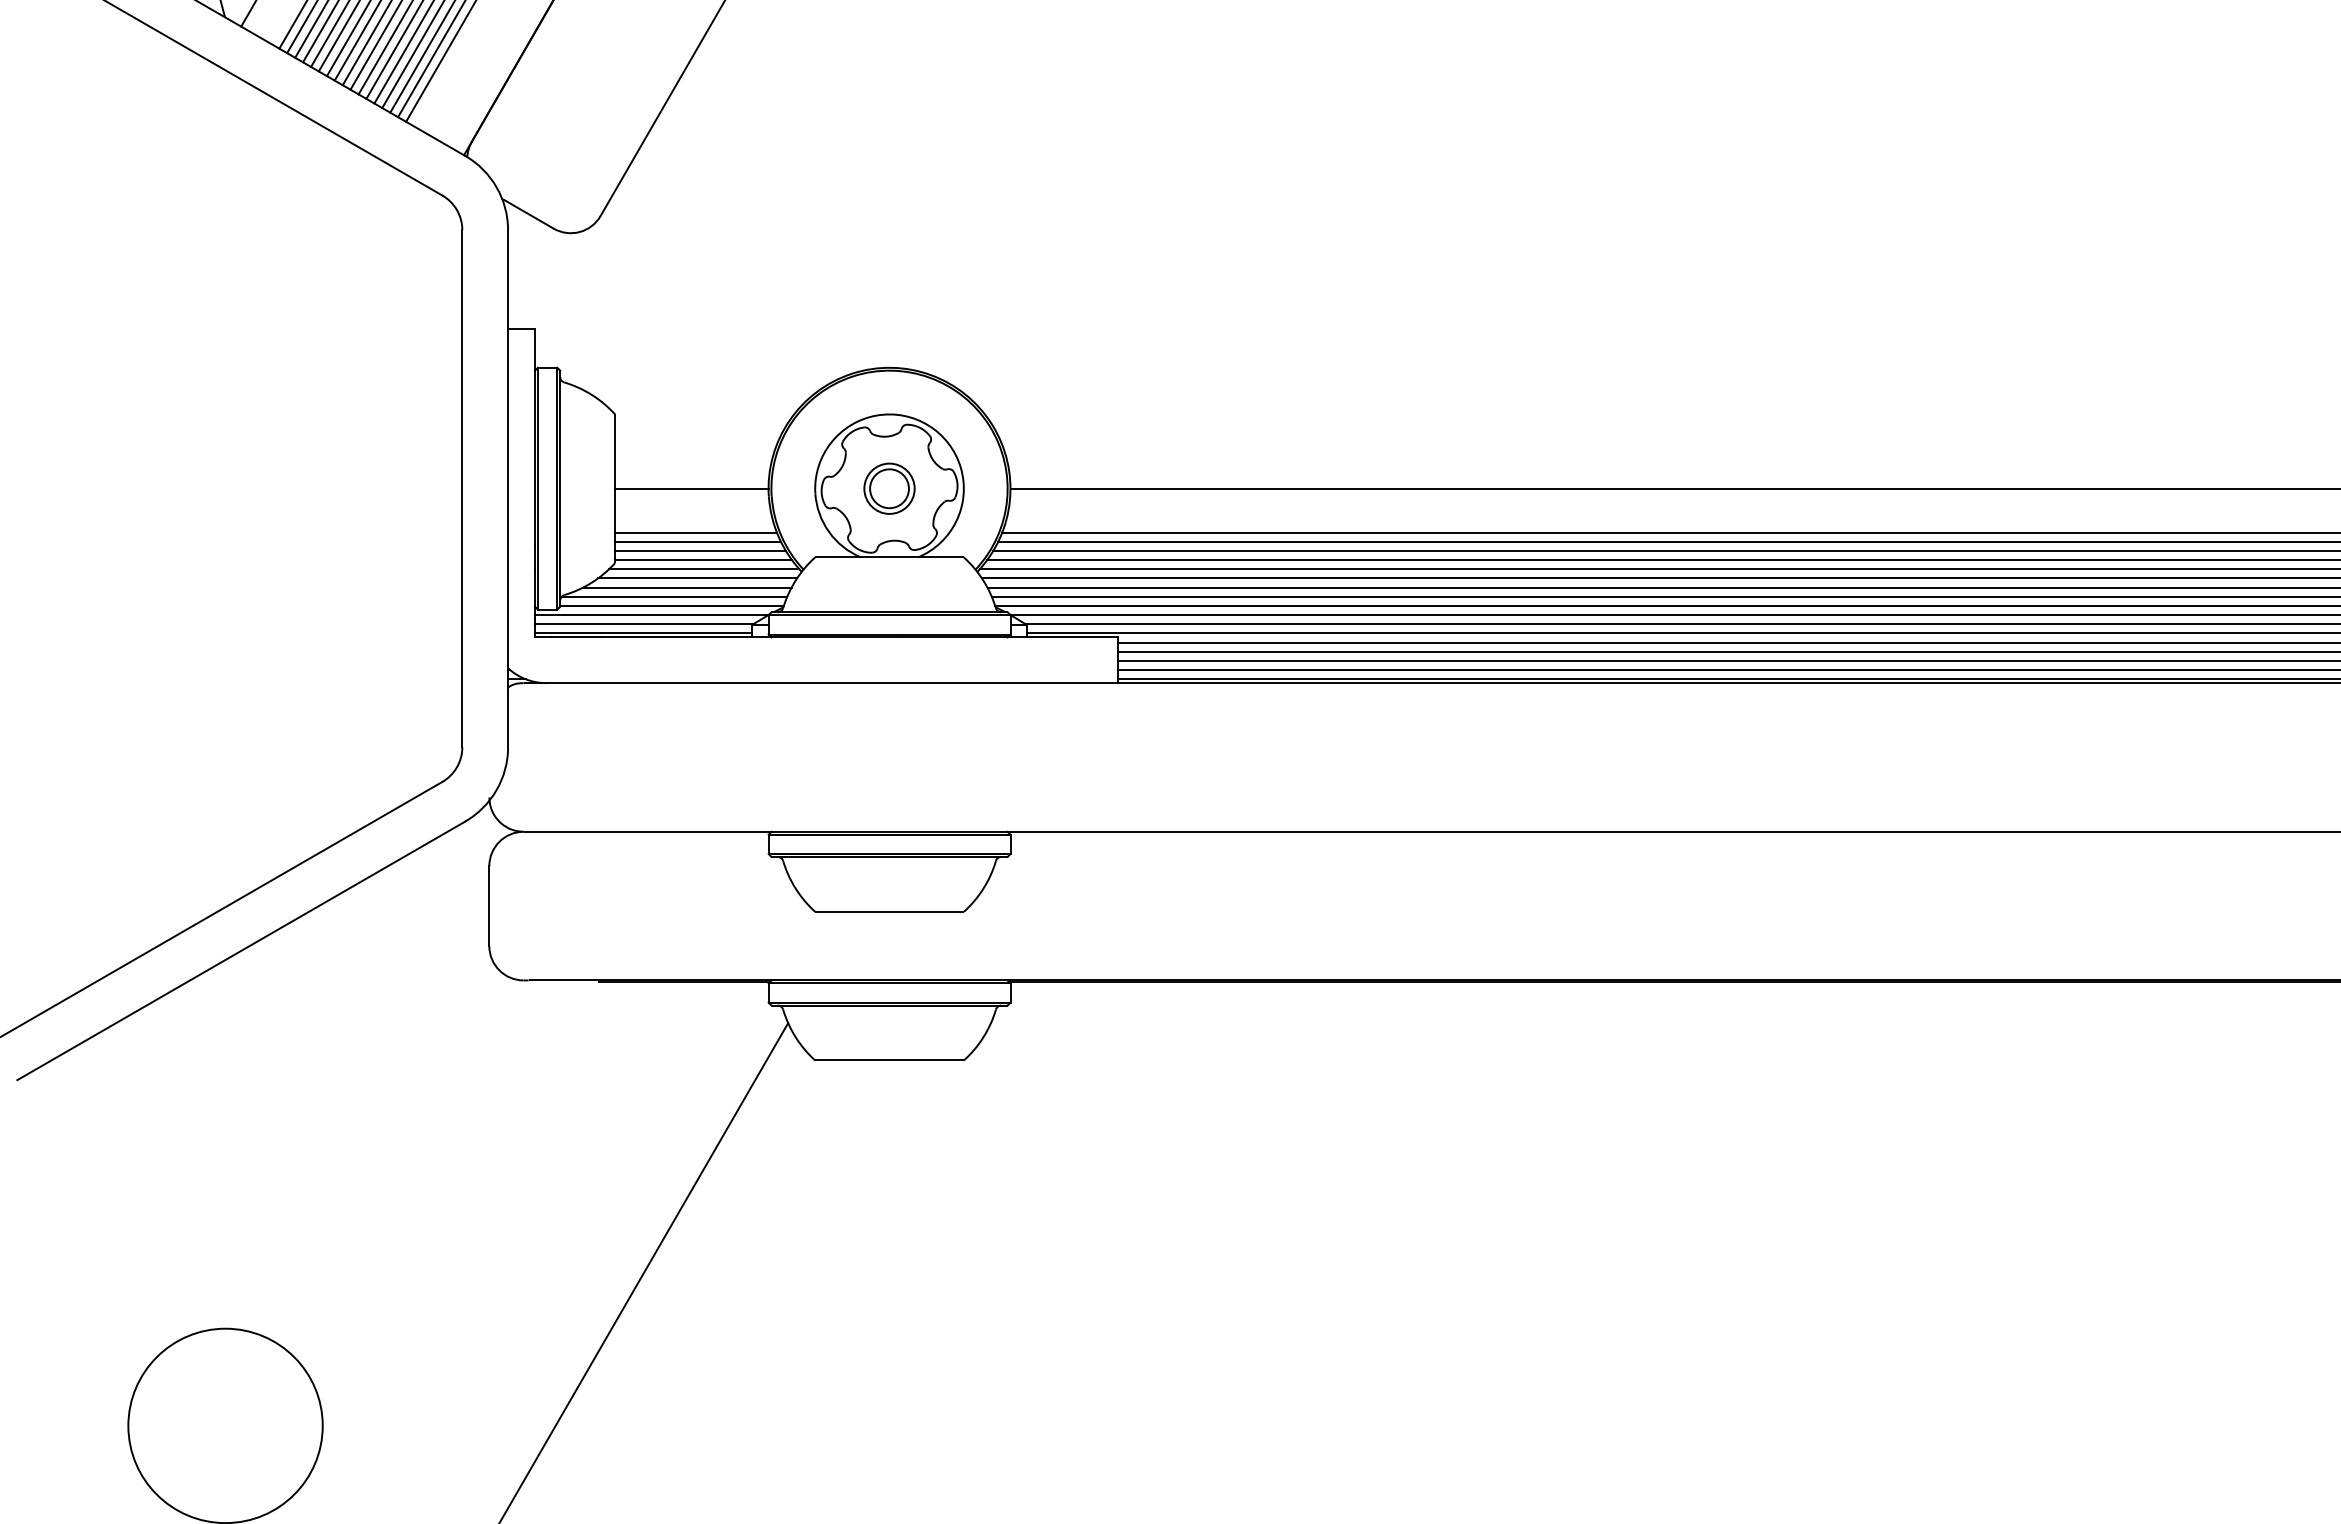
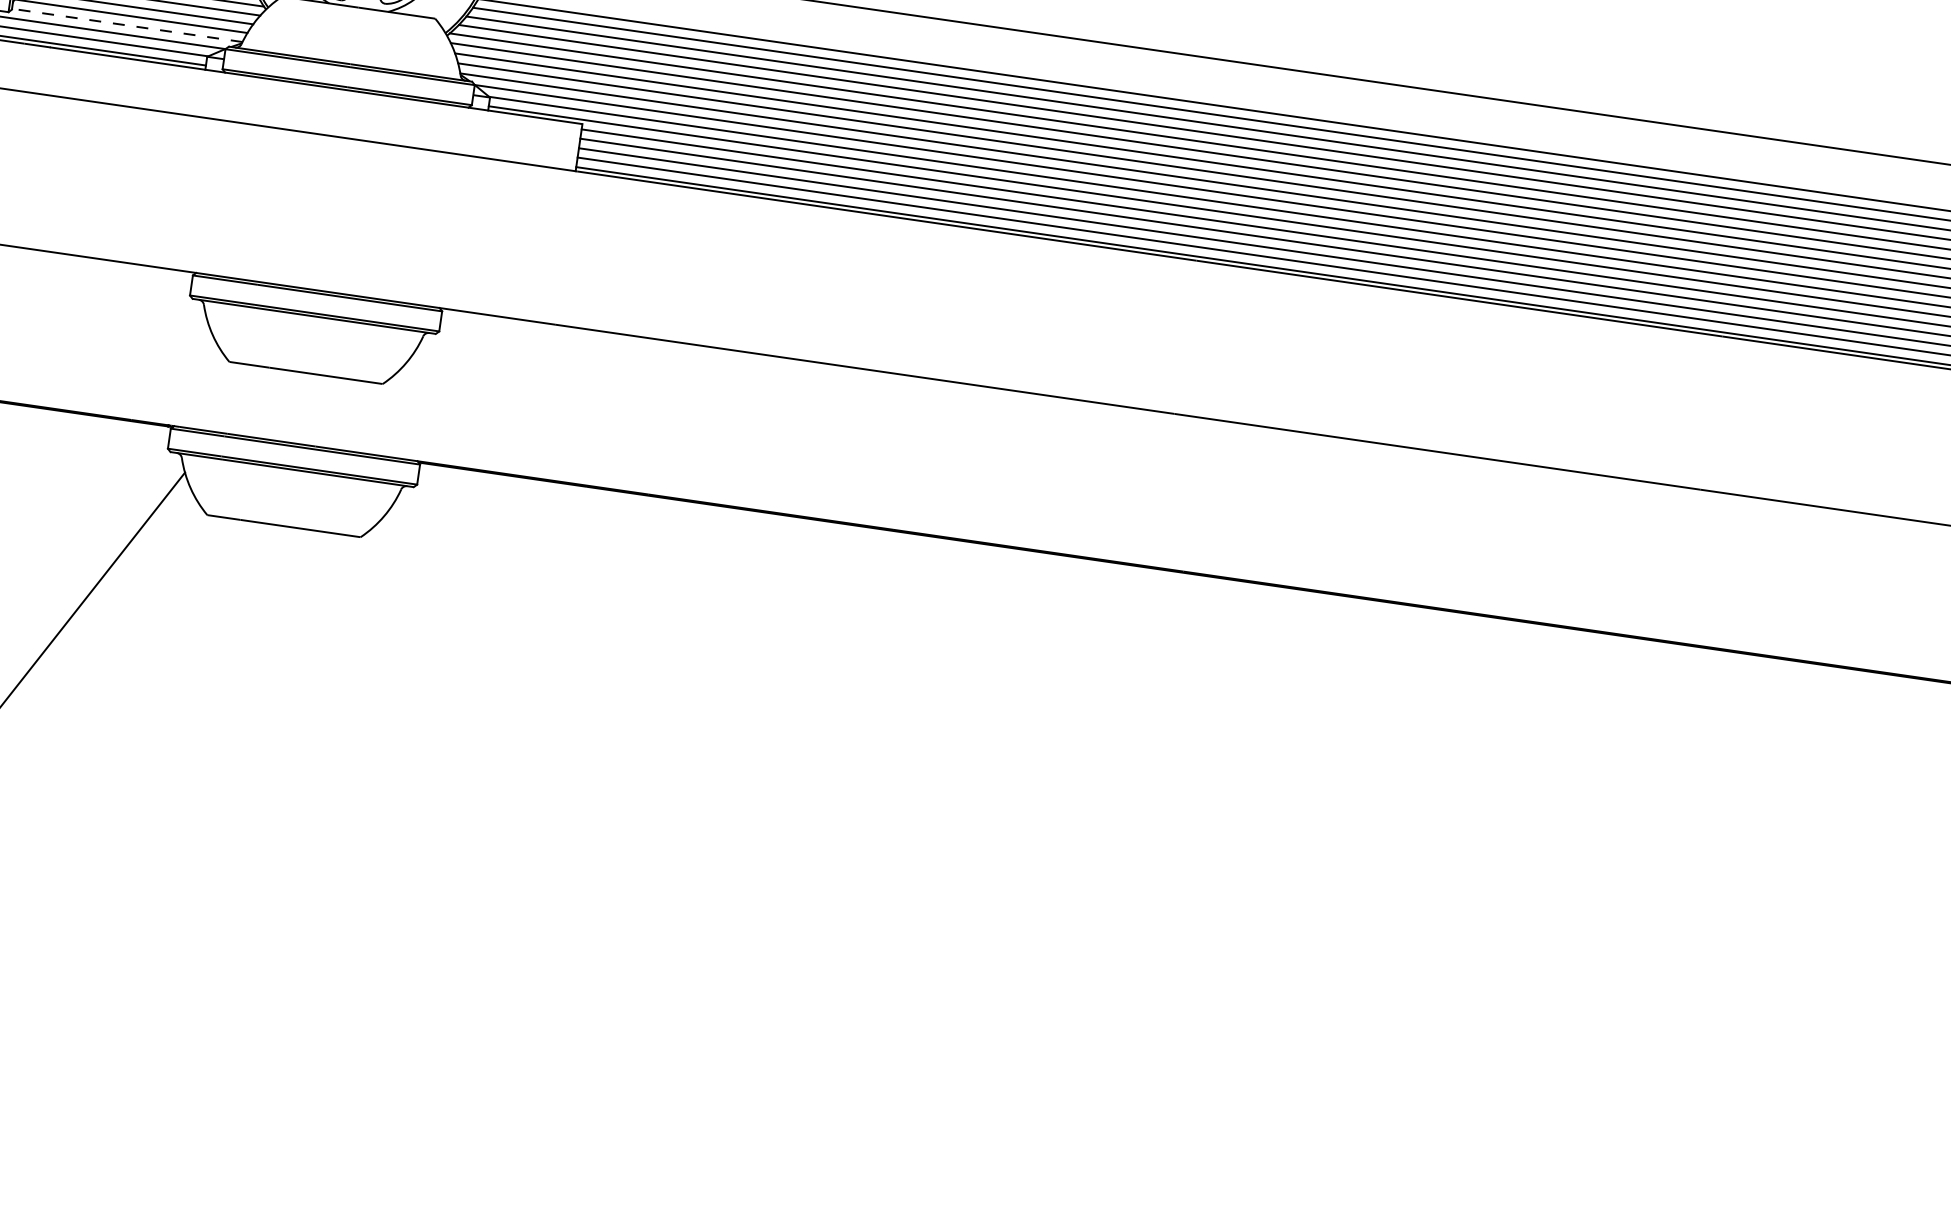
line: (672, 605) -> (127, 25), solid -> dashed

